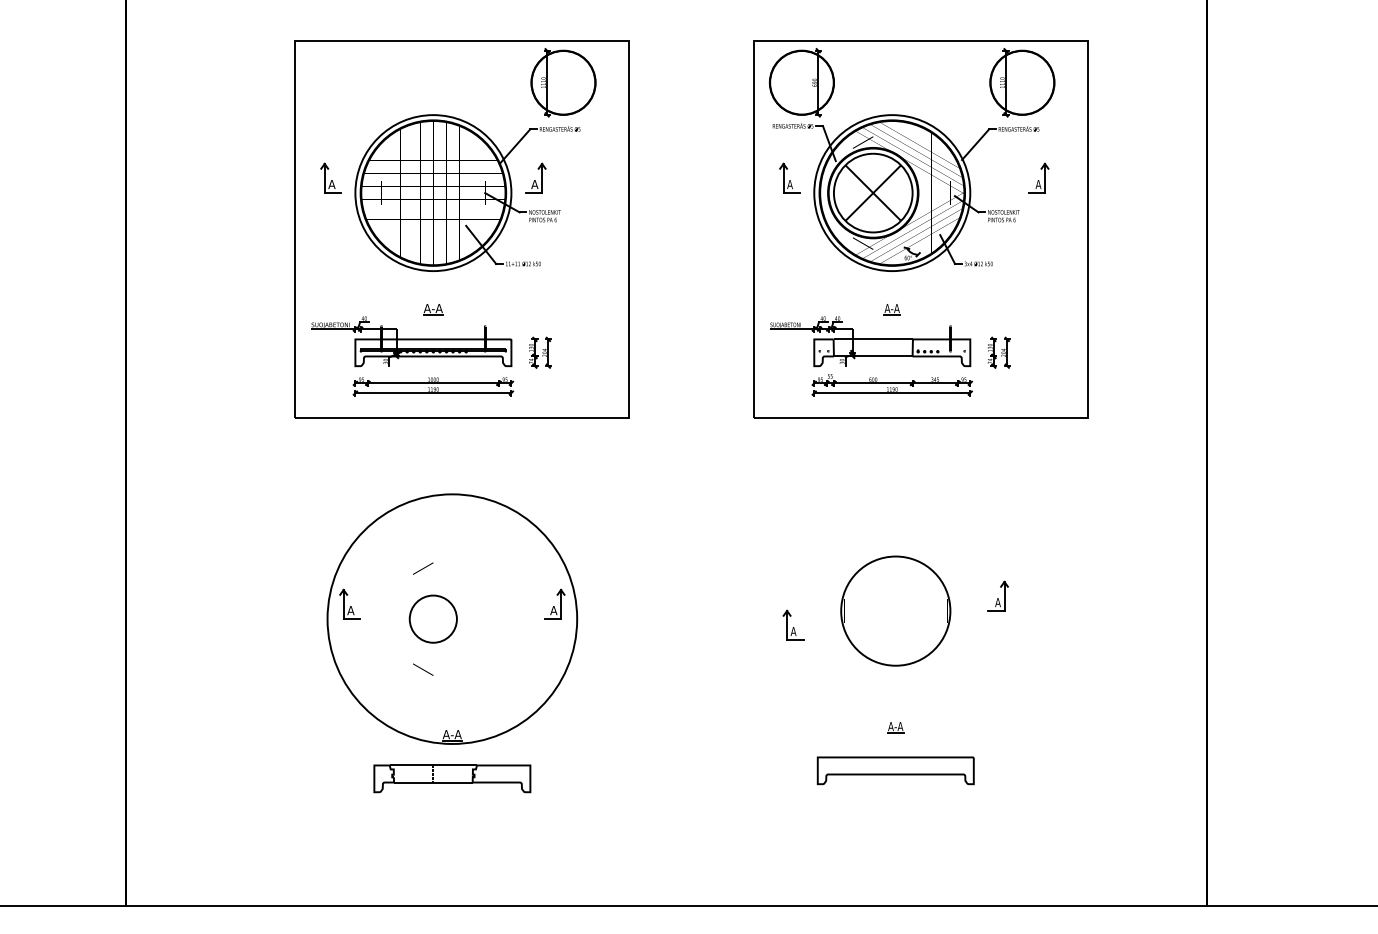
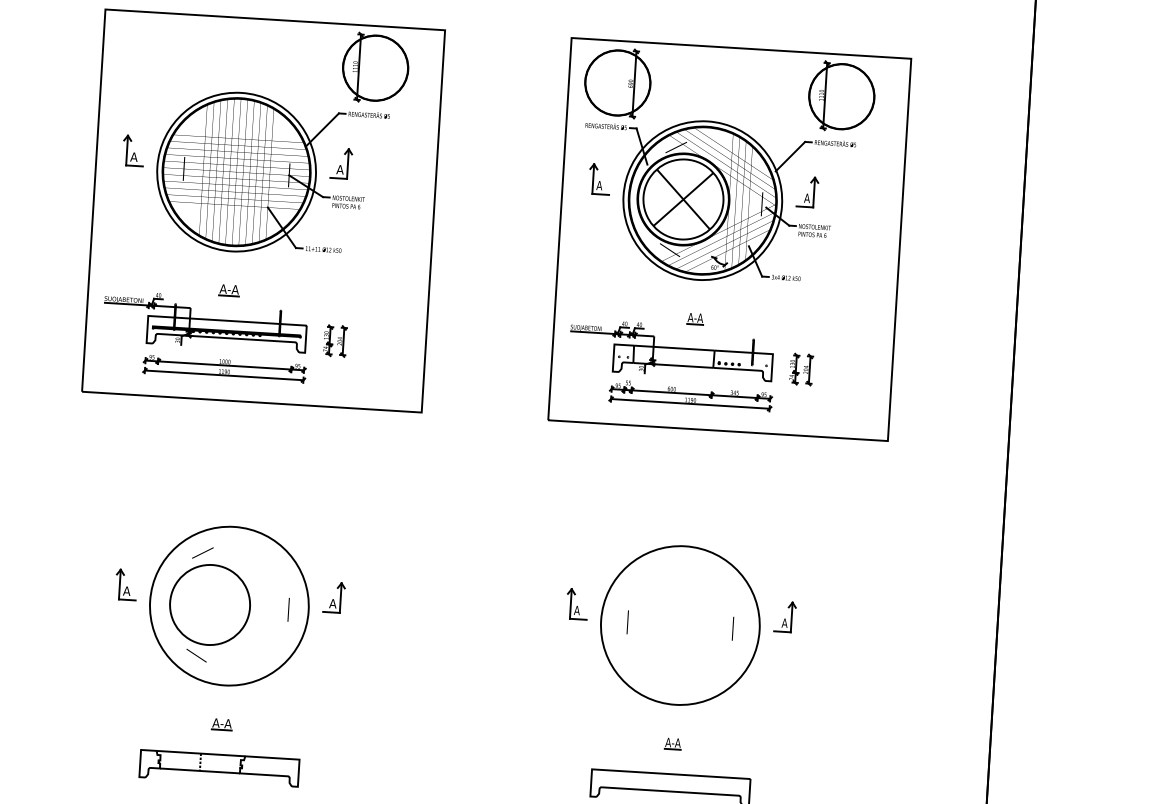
part: (1038, 177) -> (807, 191), moved
circle: (895, 611) -> (680, 625), size x1.43
circle: (433, 618) -> (210, 604), size x1.67
line: (510, 618) -> (288, 609), added
circle: (452, 619) -> (229, 606), size x0.62
part: (793, 624) -> (577, 603), moved

